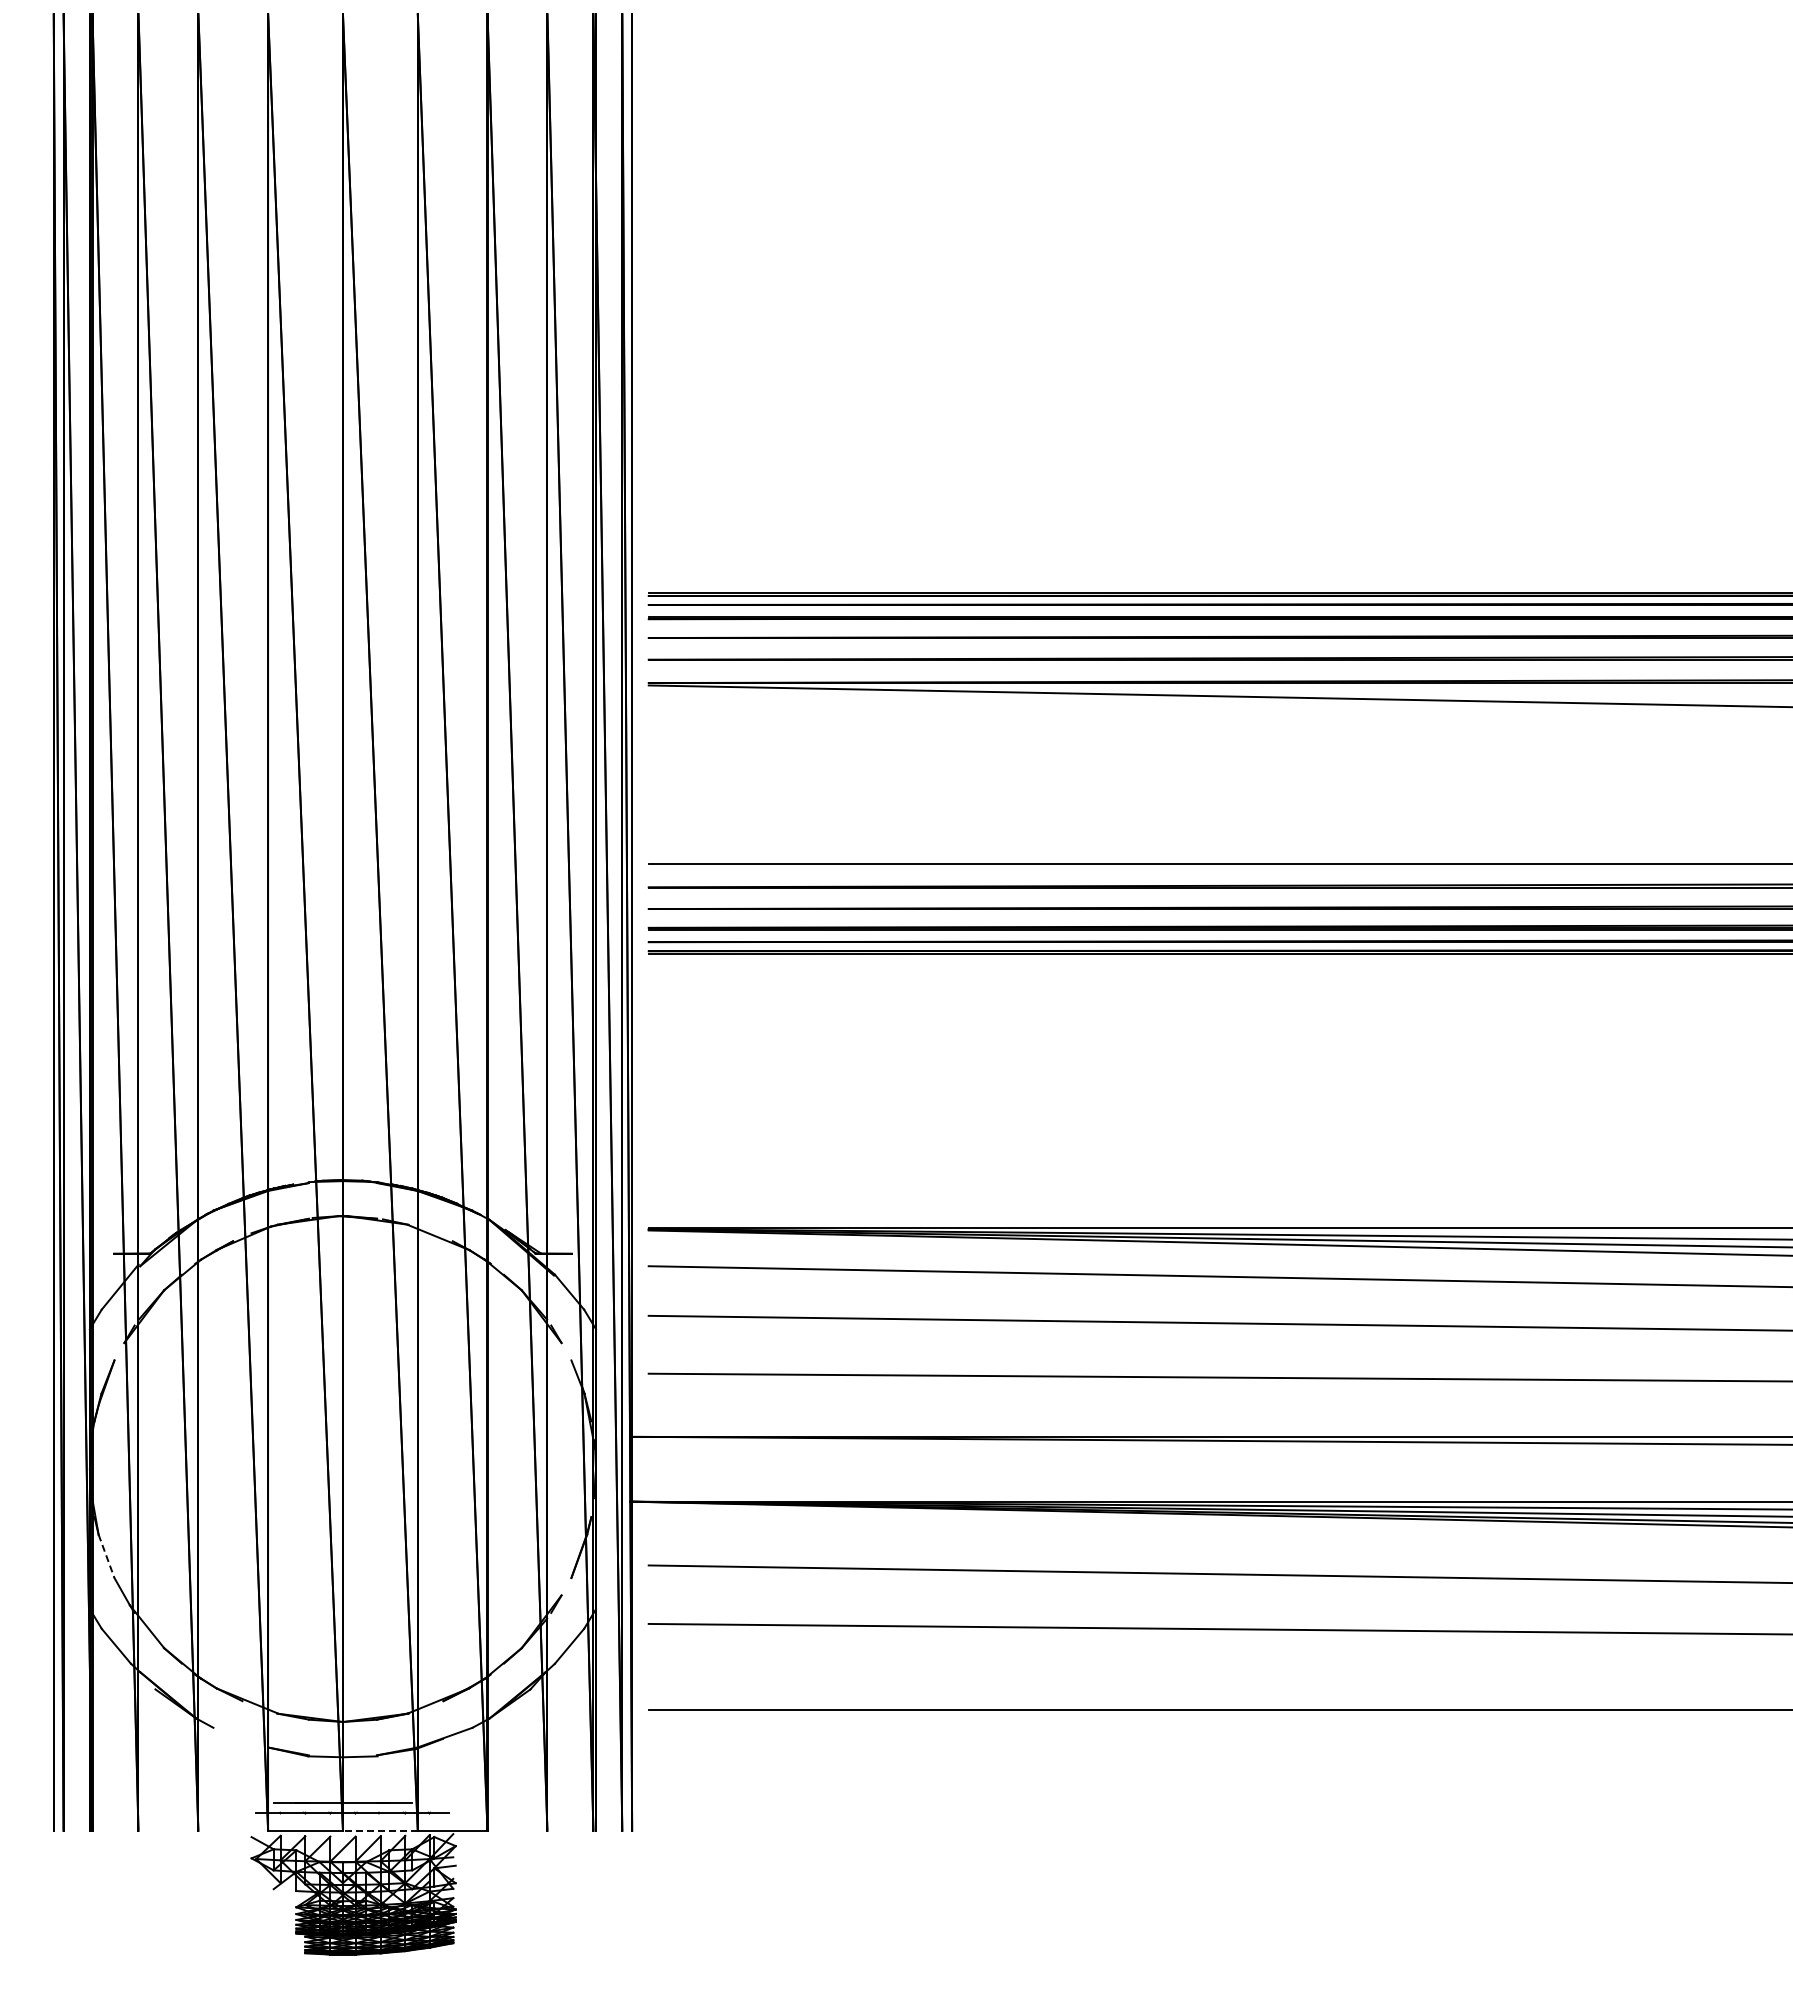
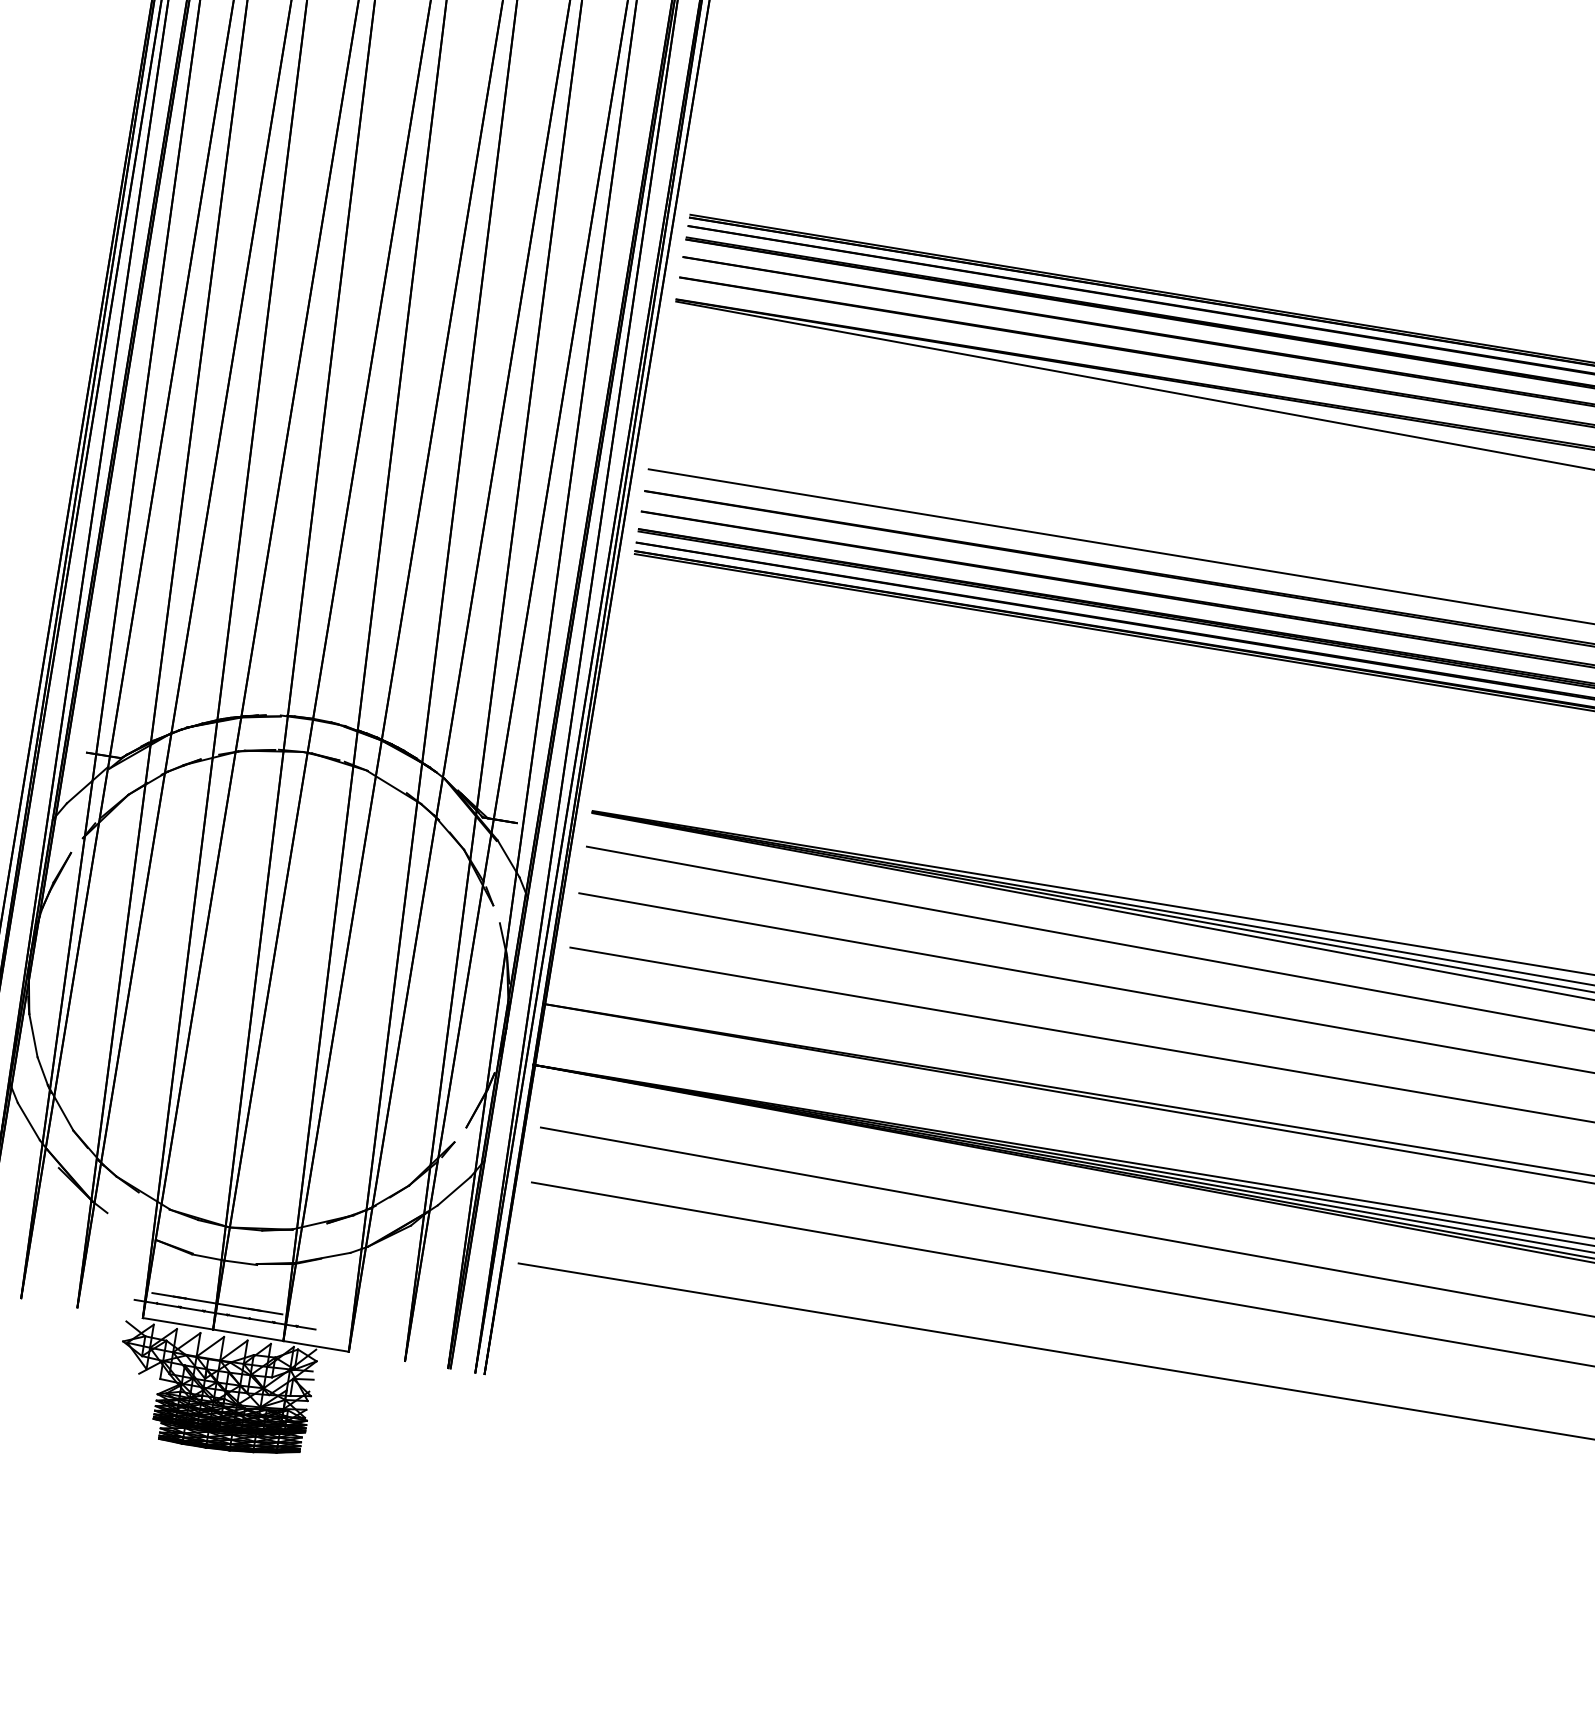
line: (106, 1556) -> (33, 1035), dashed -> solid
line: (379, 1830) -> (247, 1334), dashed -> solid

